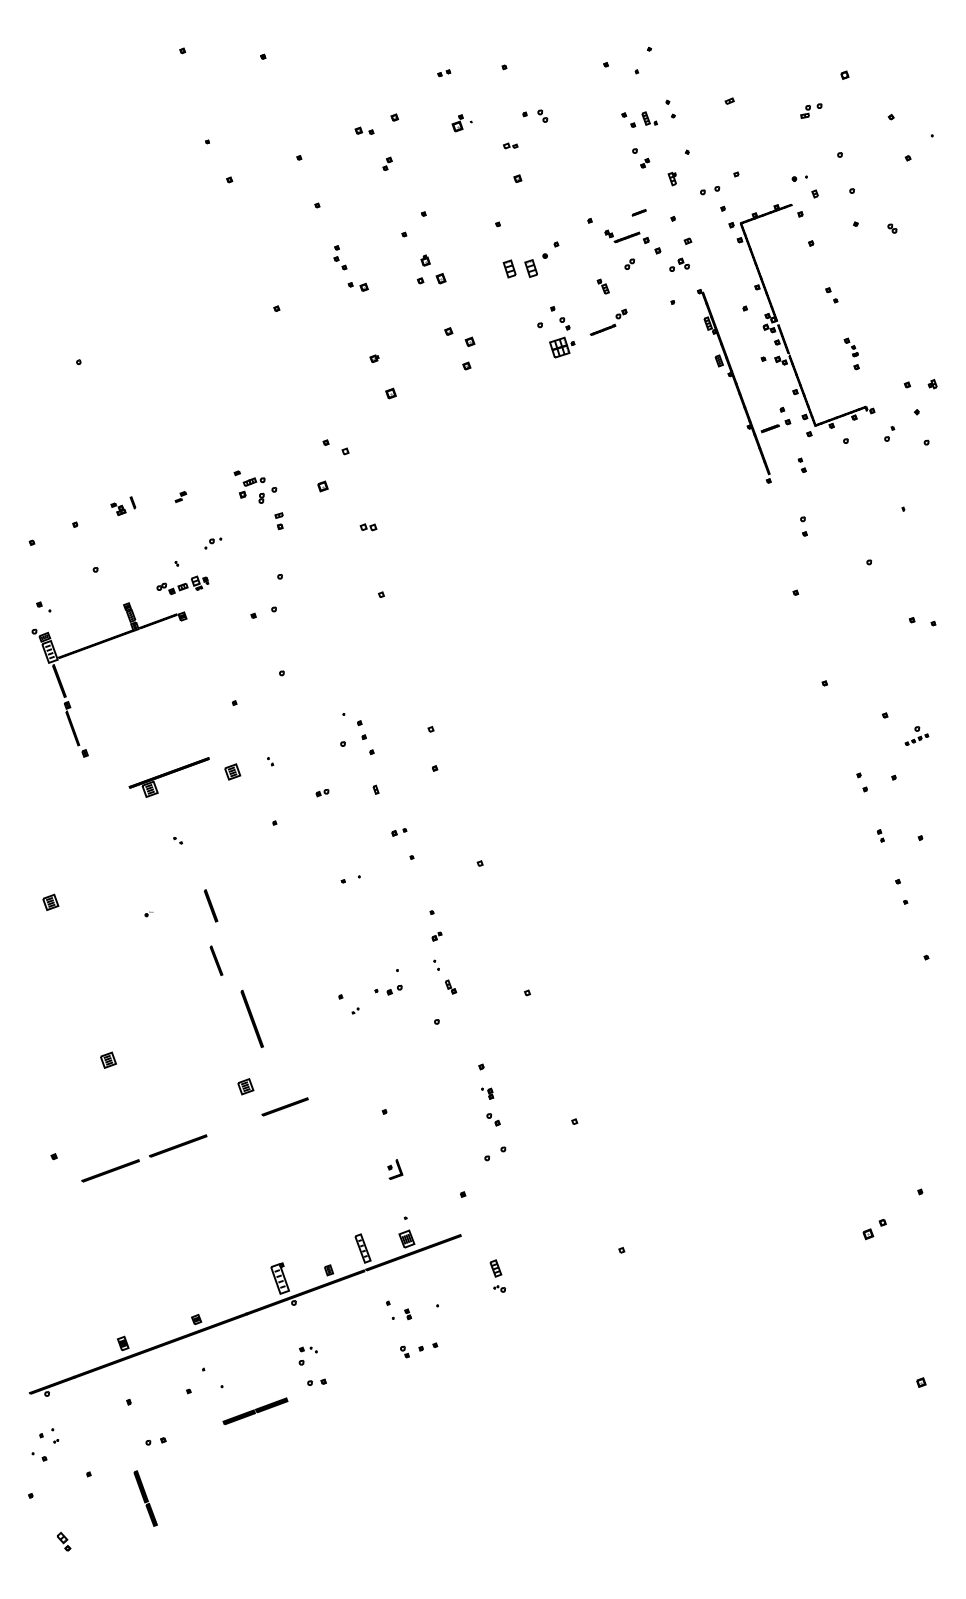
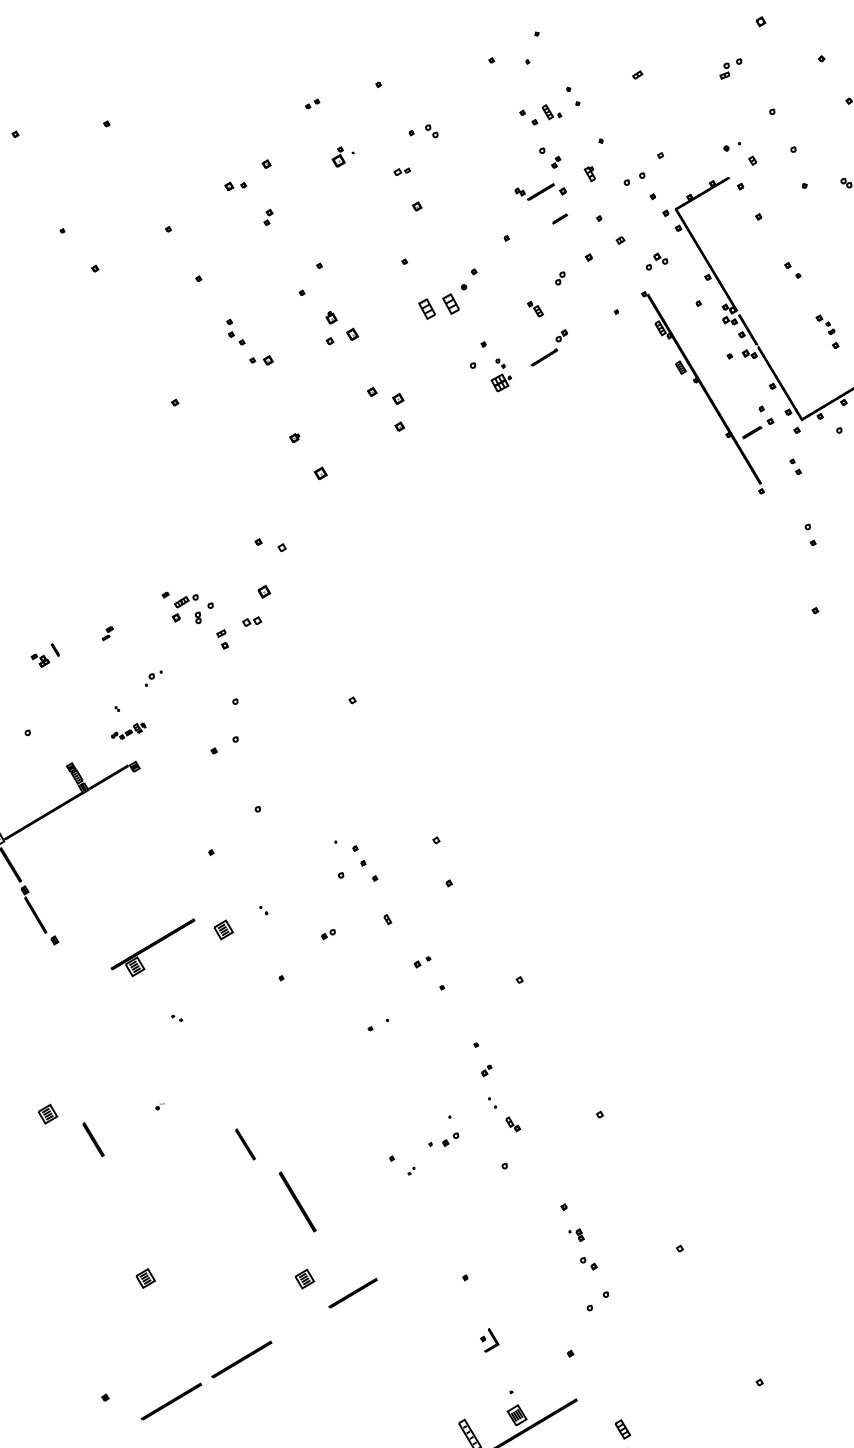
part: (626, 236) -> (540, 191), moved
part: (679, 264) -> (656, 260), moved
part: (562, 337) -> (500, 374), size x0.7
part: (368, 527) -> (252, 621), moved
part: (182, 584) -> (127, 730), size x0.6
line: (210, 905) -> (92, 1139), moved

